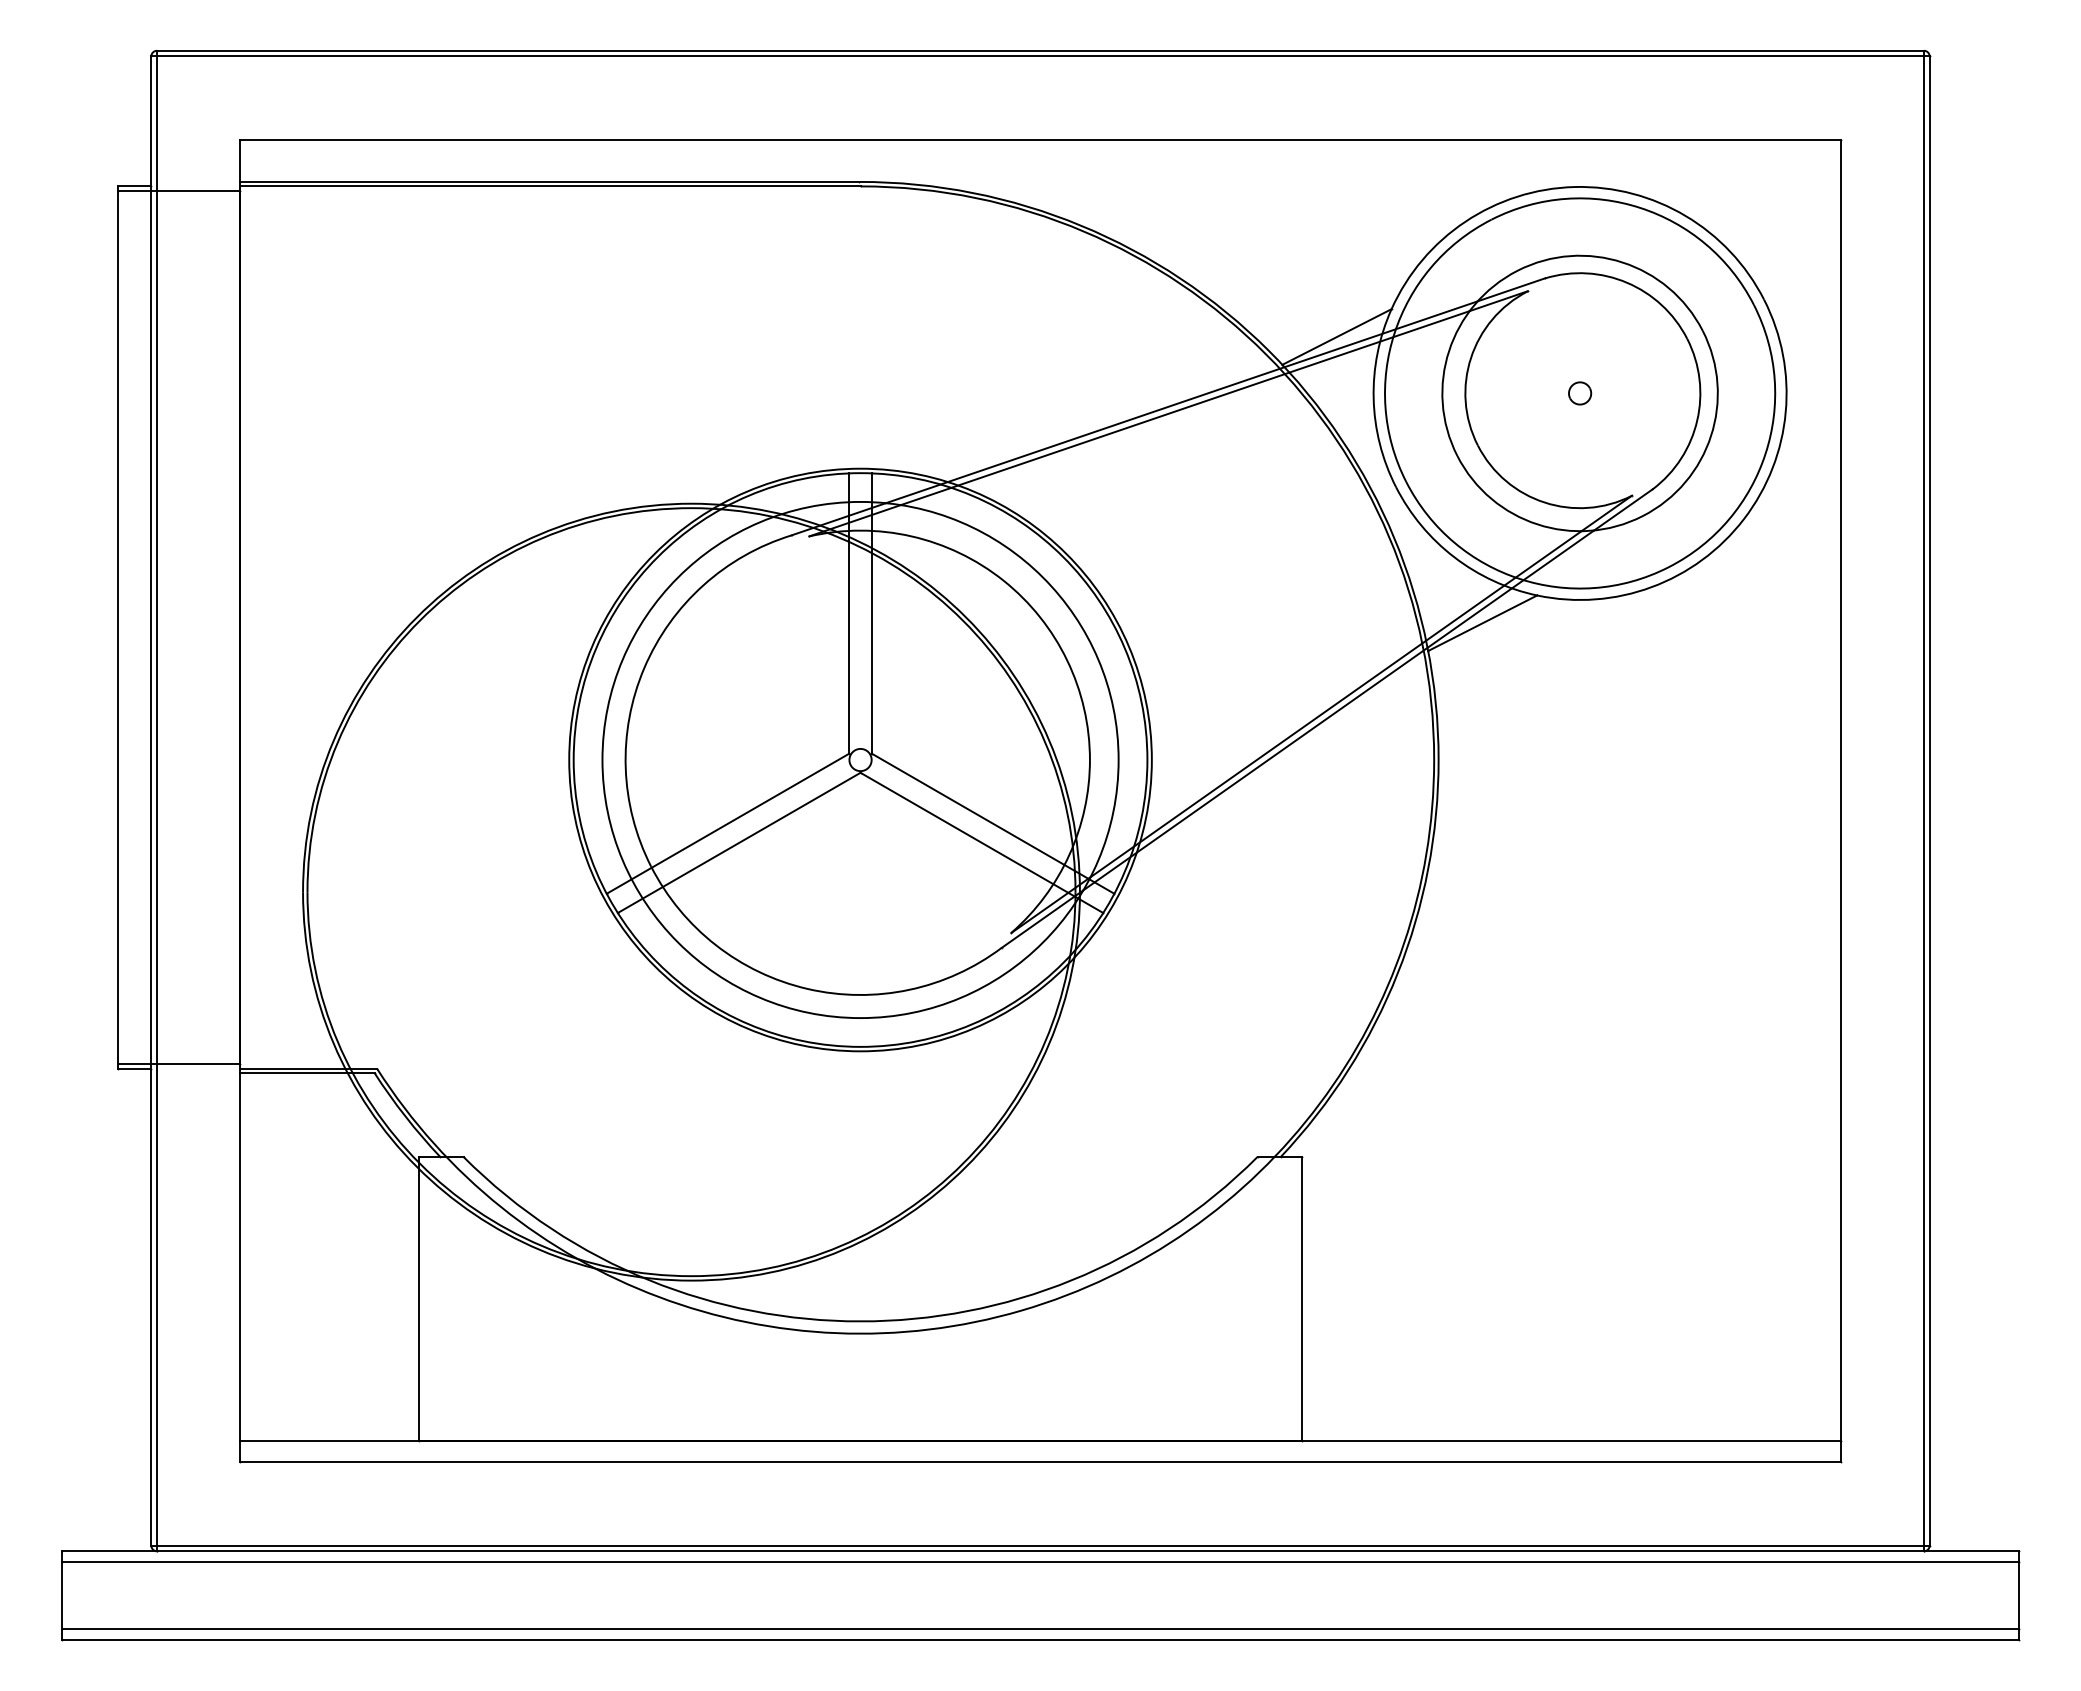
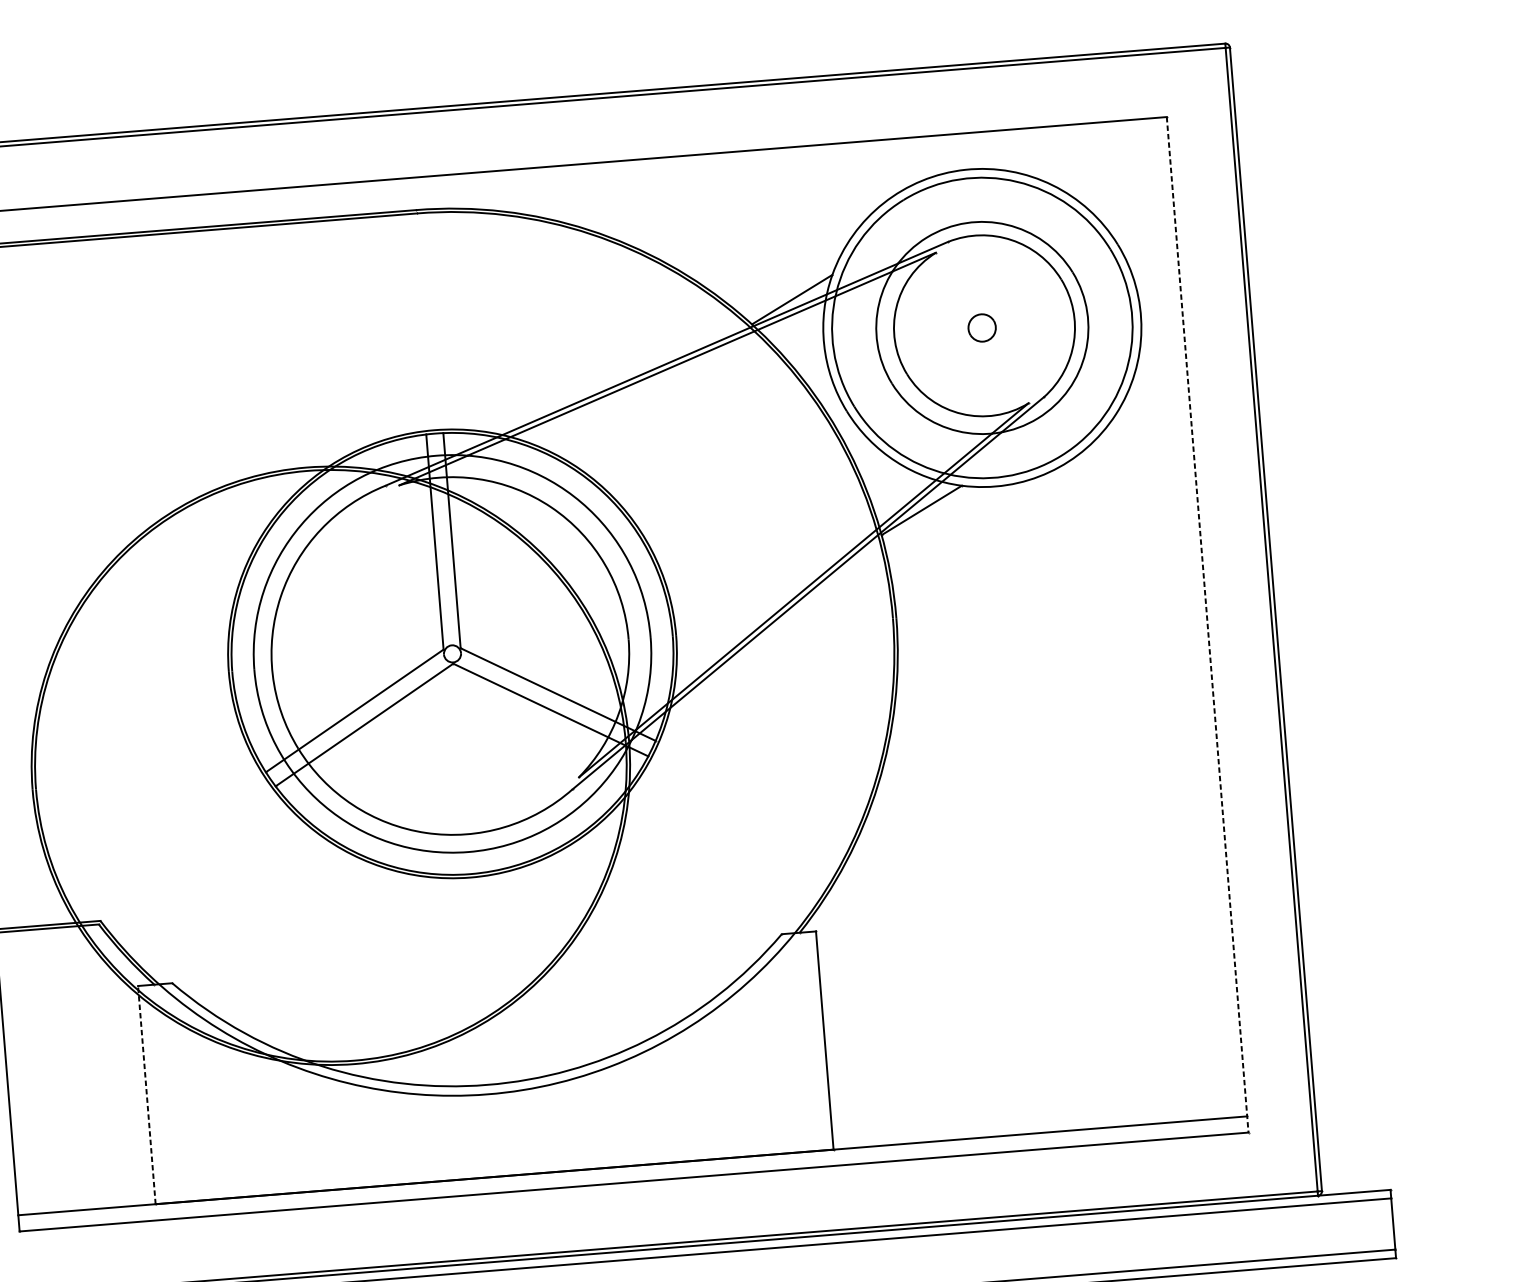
part: (1580, 393) -> (982, 327), size x1.6
line: (1840, 801) -> (1207, 625), solid -> dashed
line: (419, 1298) -> (147, 1094), solid -> dashed

